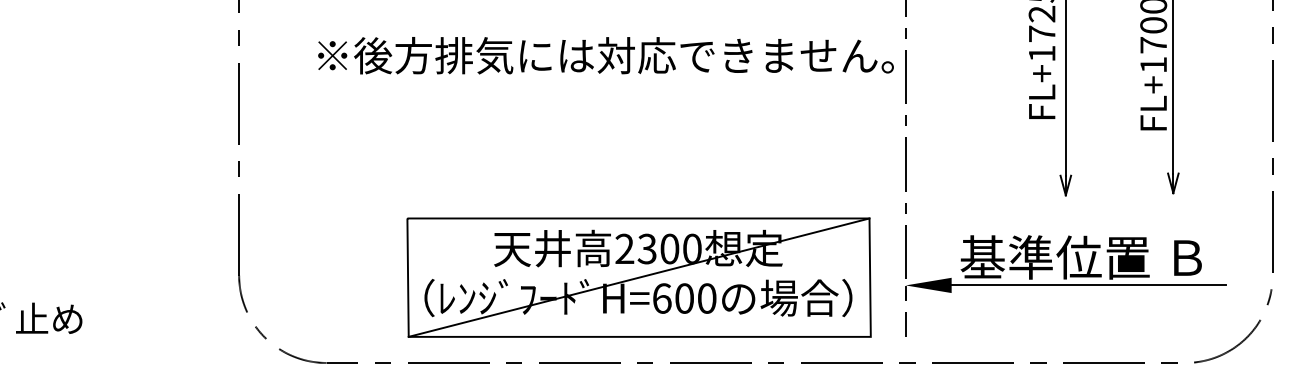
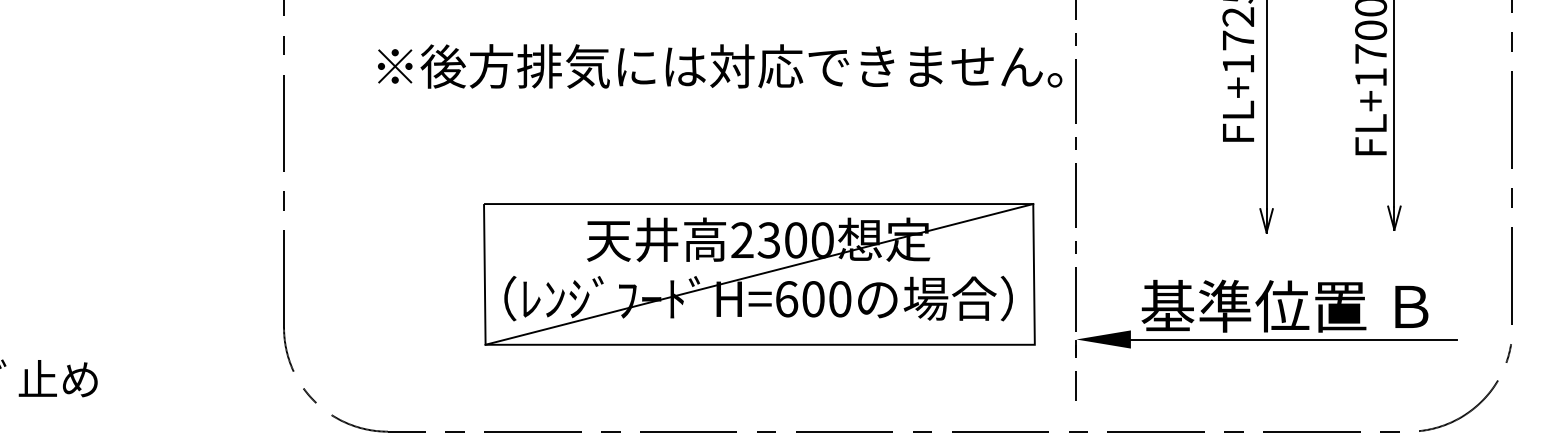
part: (638, 277) -> (758, 274), moved

